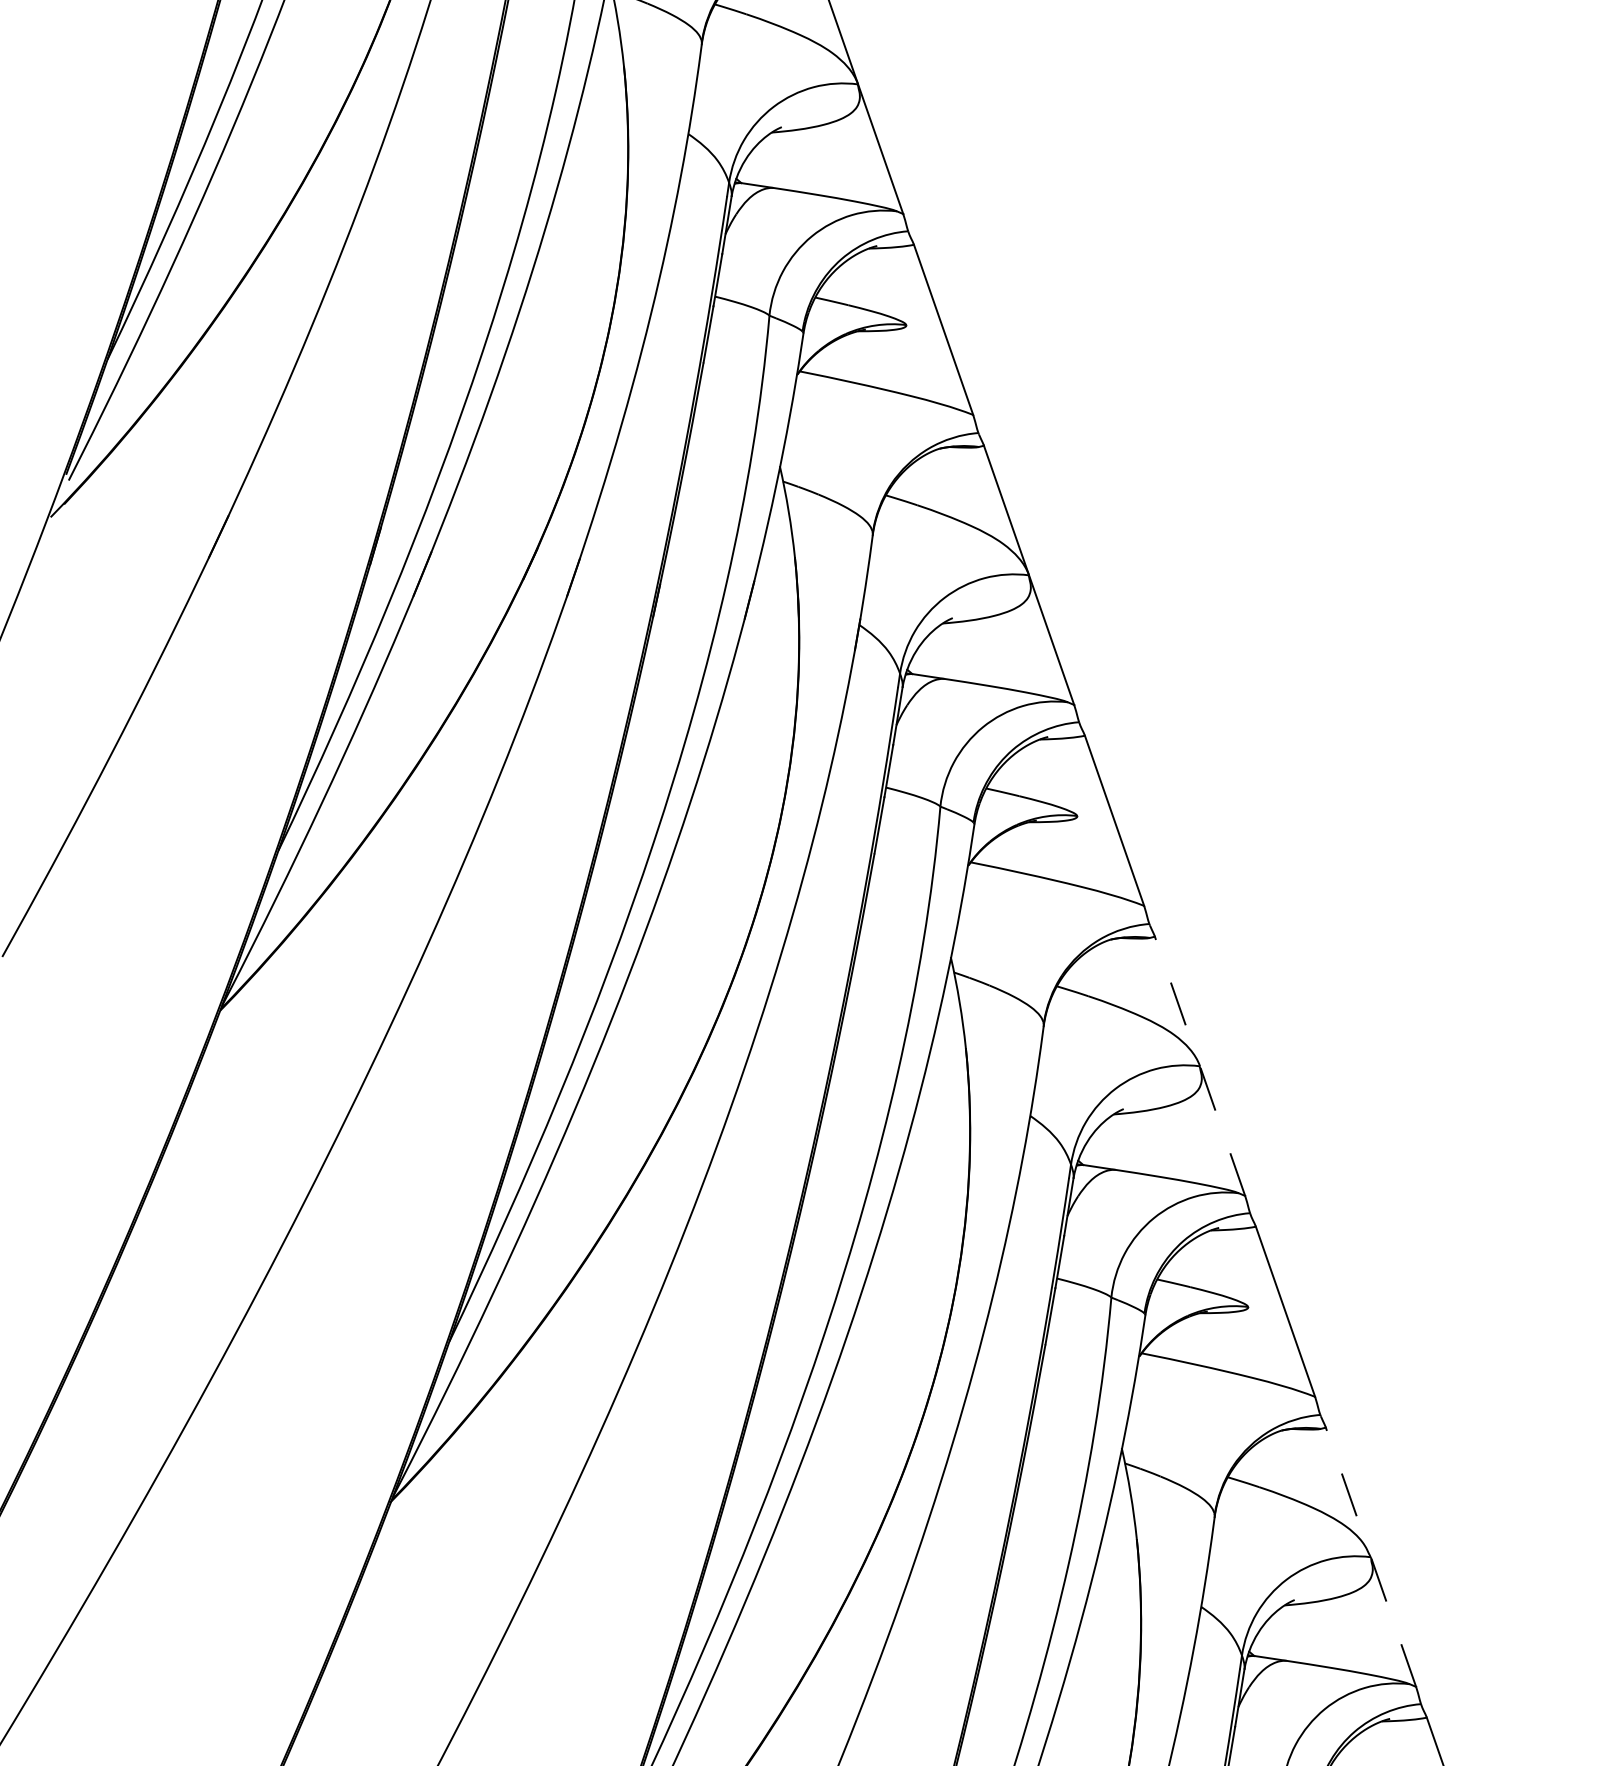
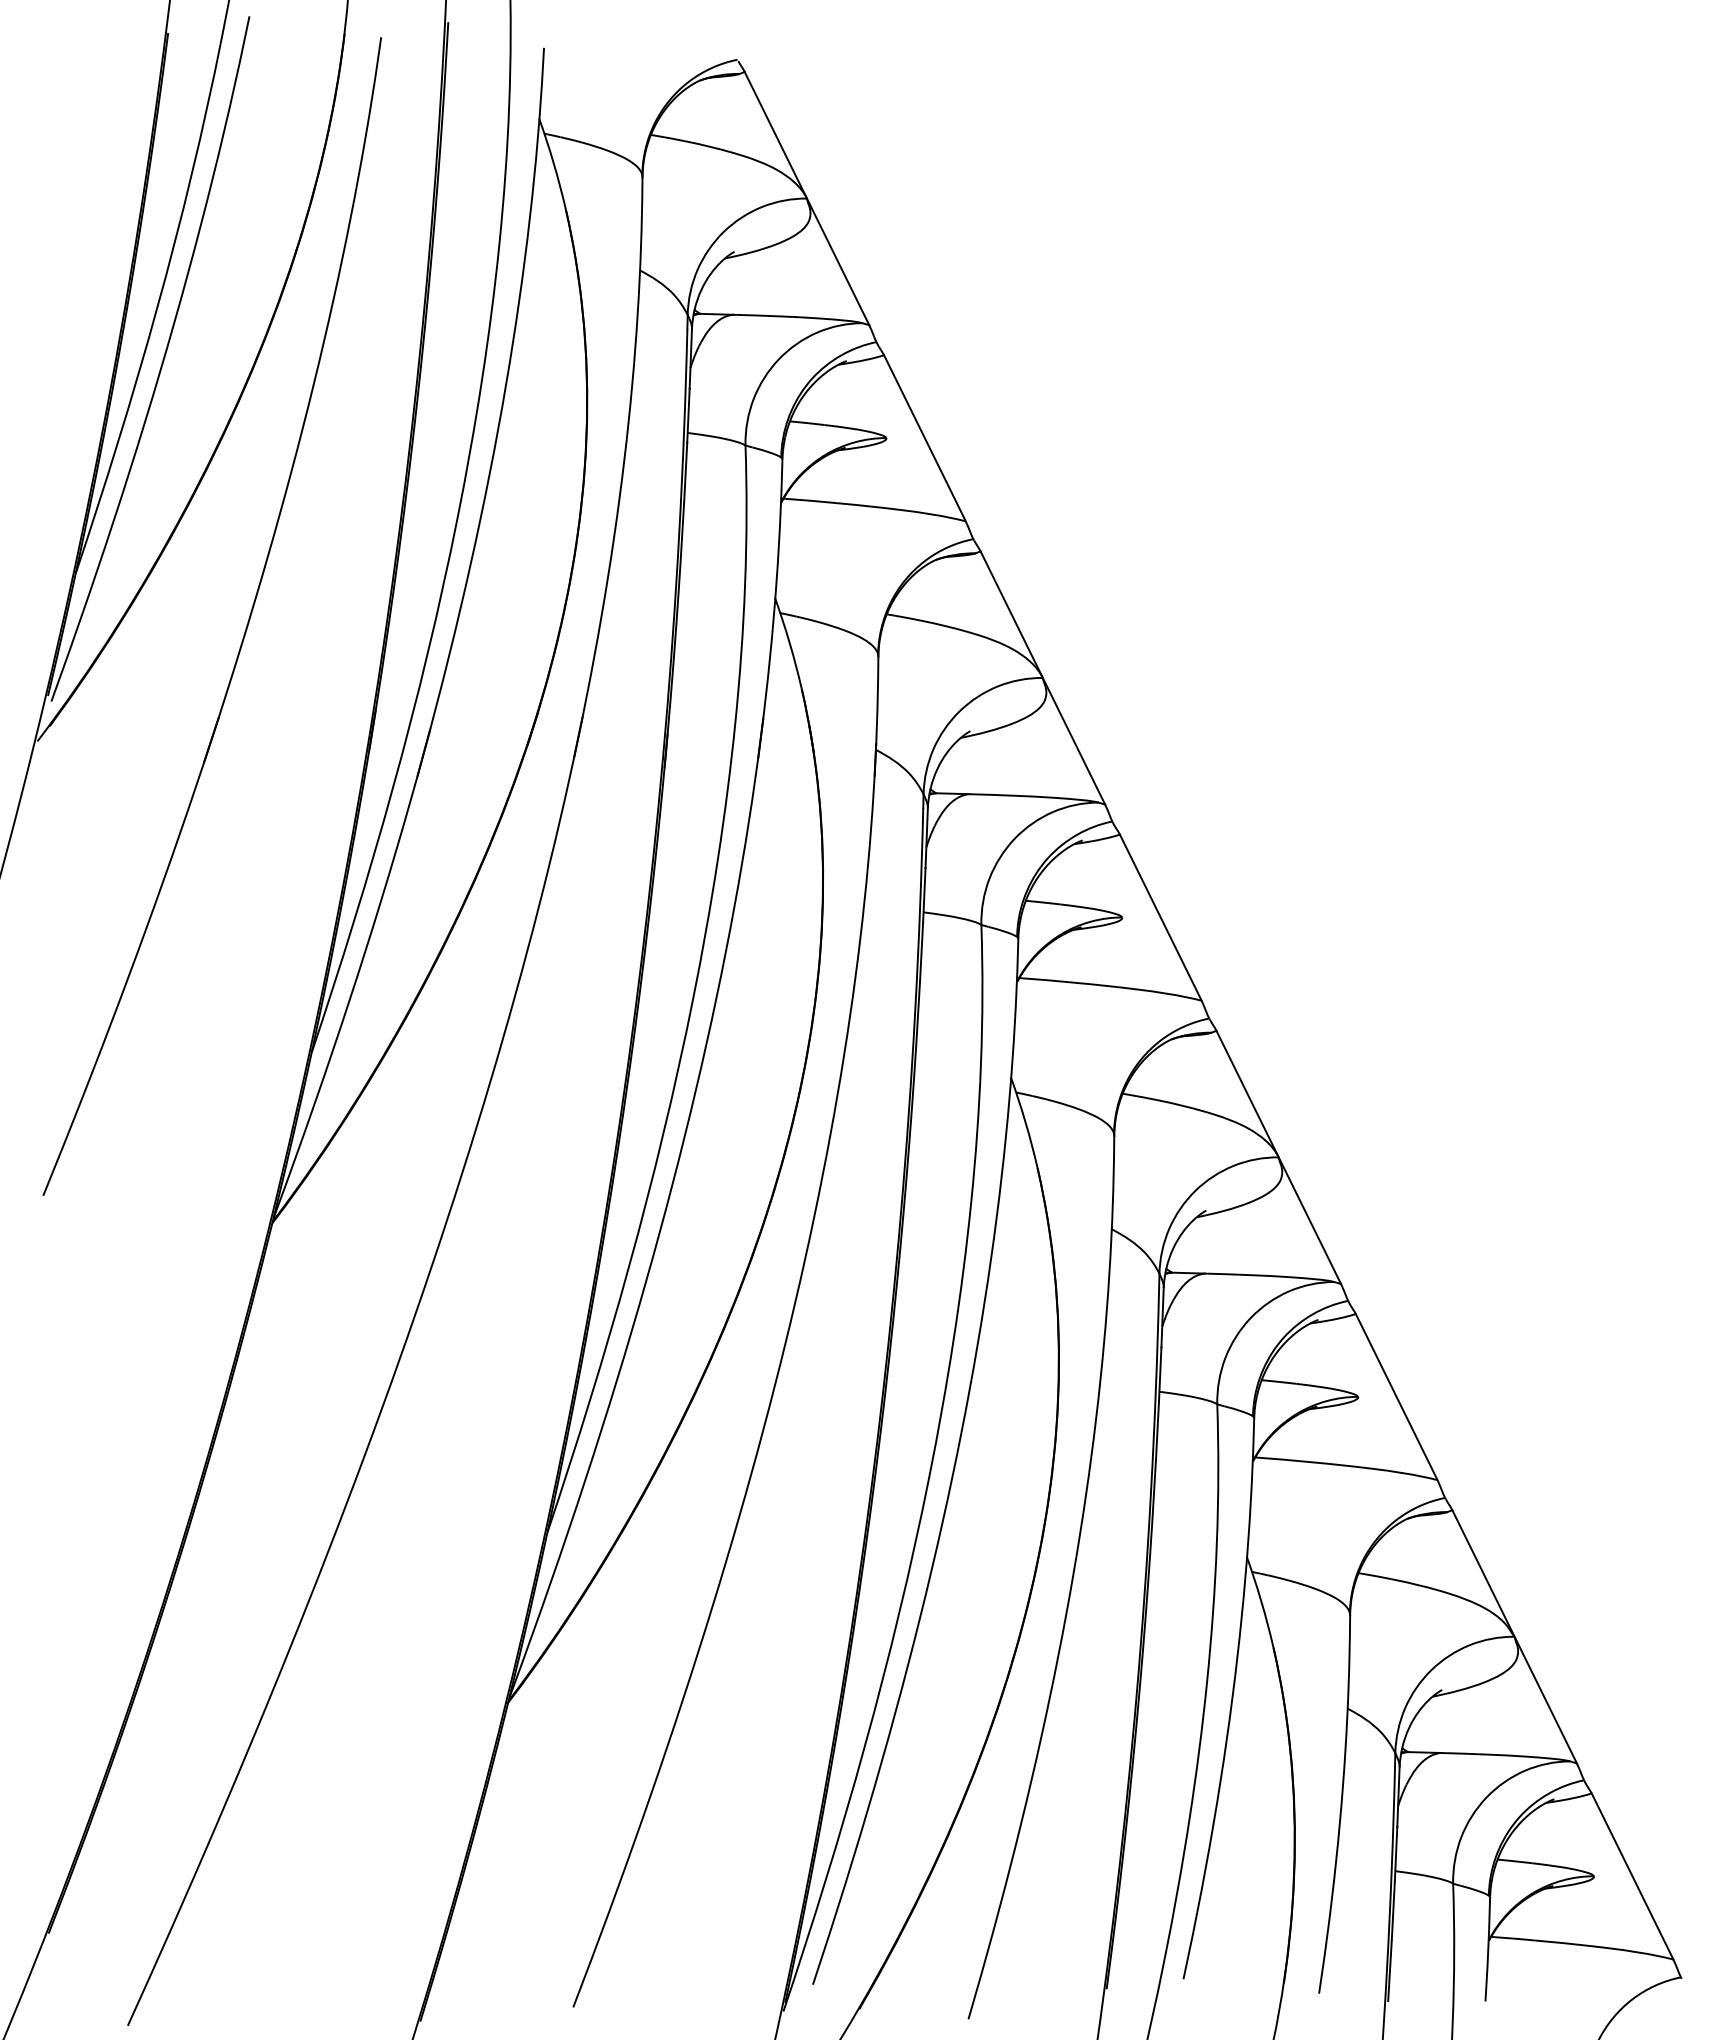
line: (1199, 1065) -> (1278, 1156), dashed -> solid
line: (1370, 1556) -> (1514, 1636), dashed -> solid

